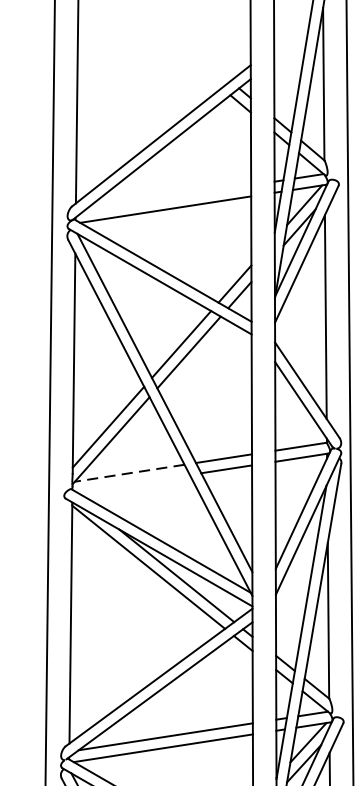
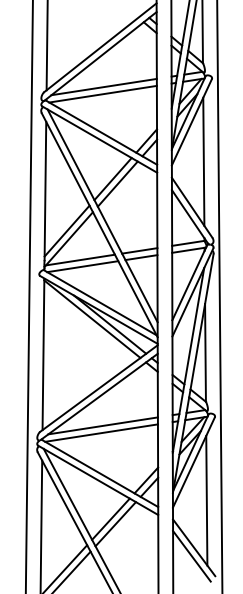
line: (166, 197) -> (103, 86), added
line: (129, 473) -> (80, 260), dashed -> solid
line: (132, 483) -> (82, 266), added

